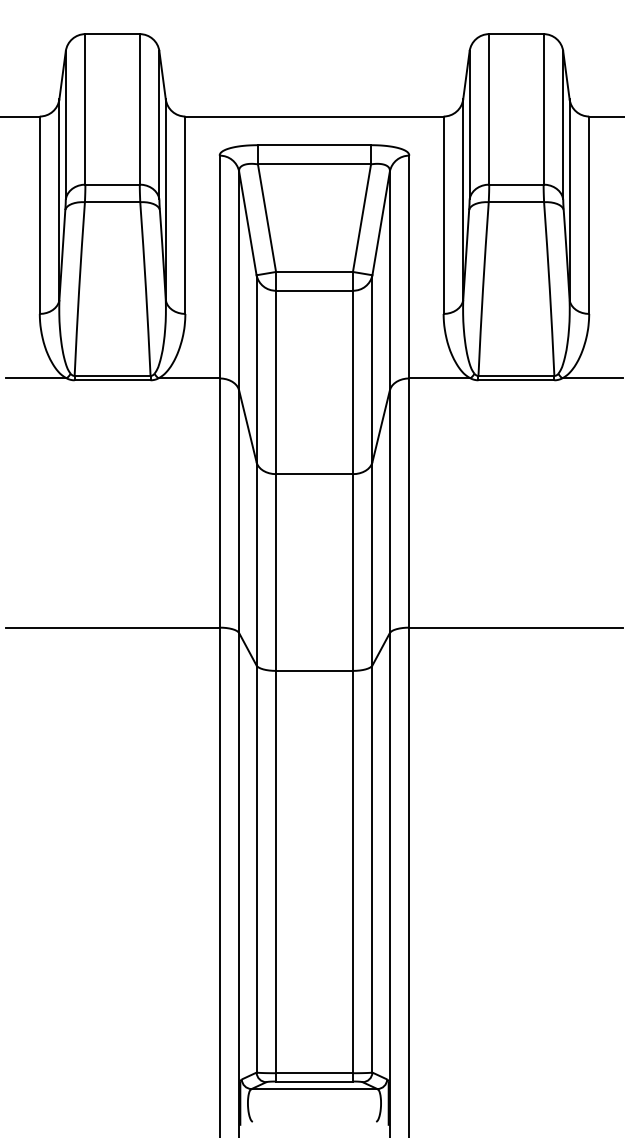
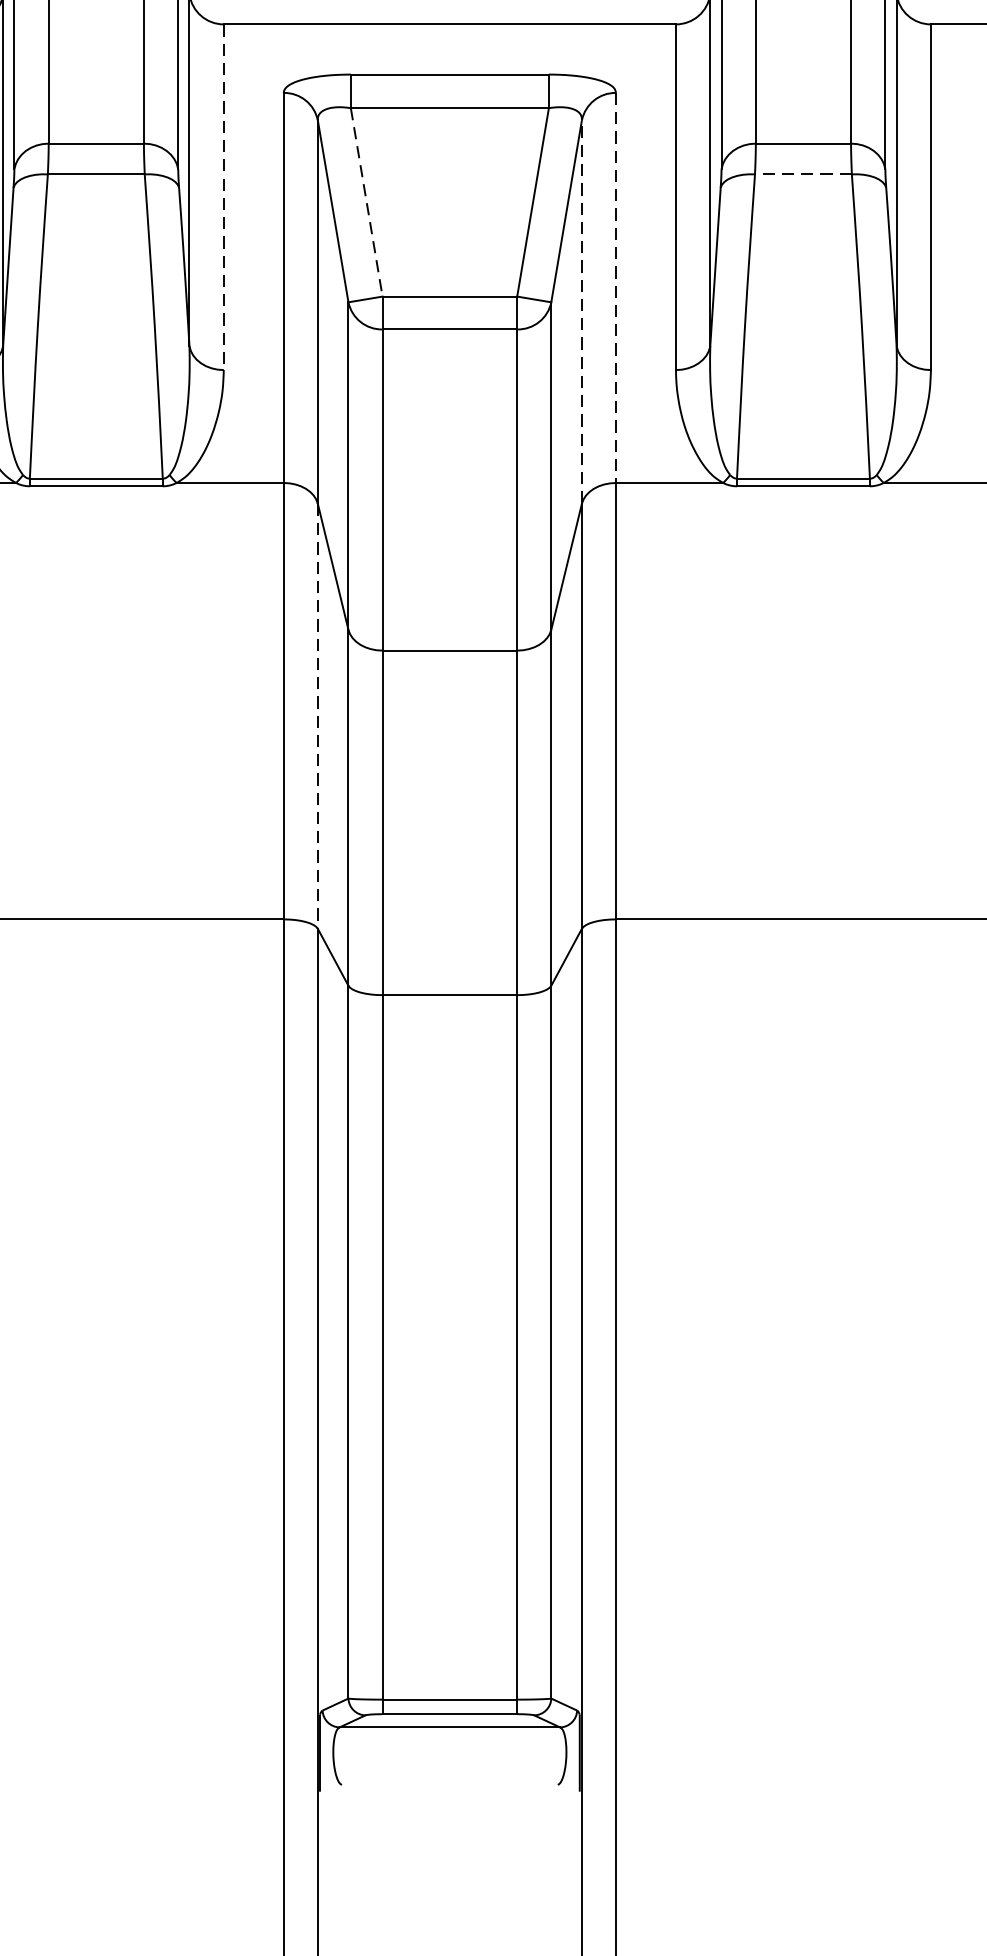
line: (516, 202) -> (803, 174), solid -> dashed
line: (185, 215) -> (223, 197), solid -> dashed
line: (267, 218) -> (367, 202), solid -> dashed
line: (409, 267) -> (616, 288), solid -> dashed
line: (389, 280) -> (581, 311), solid -> dashed
line: (239, 512) -> (318, 717), solid -> dashed

